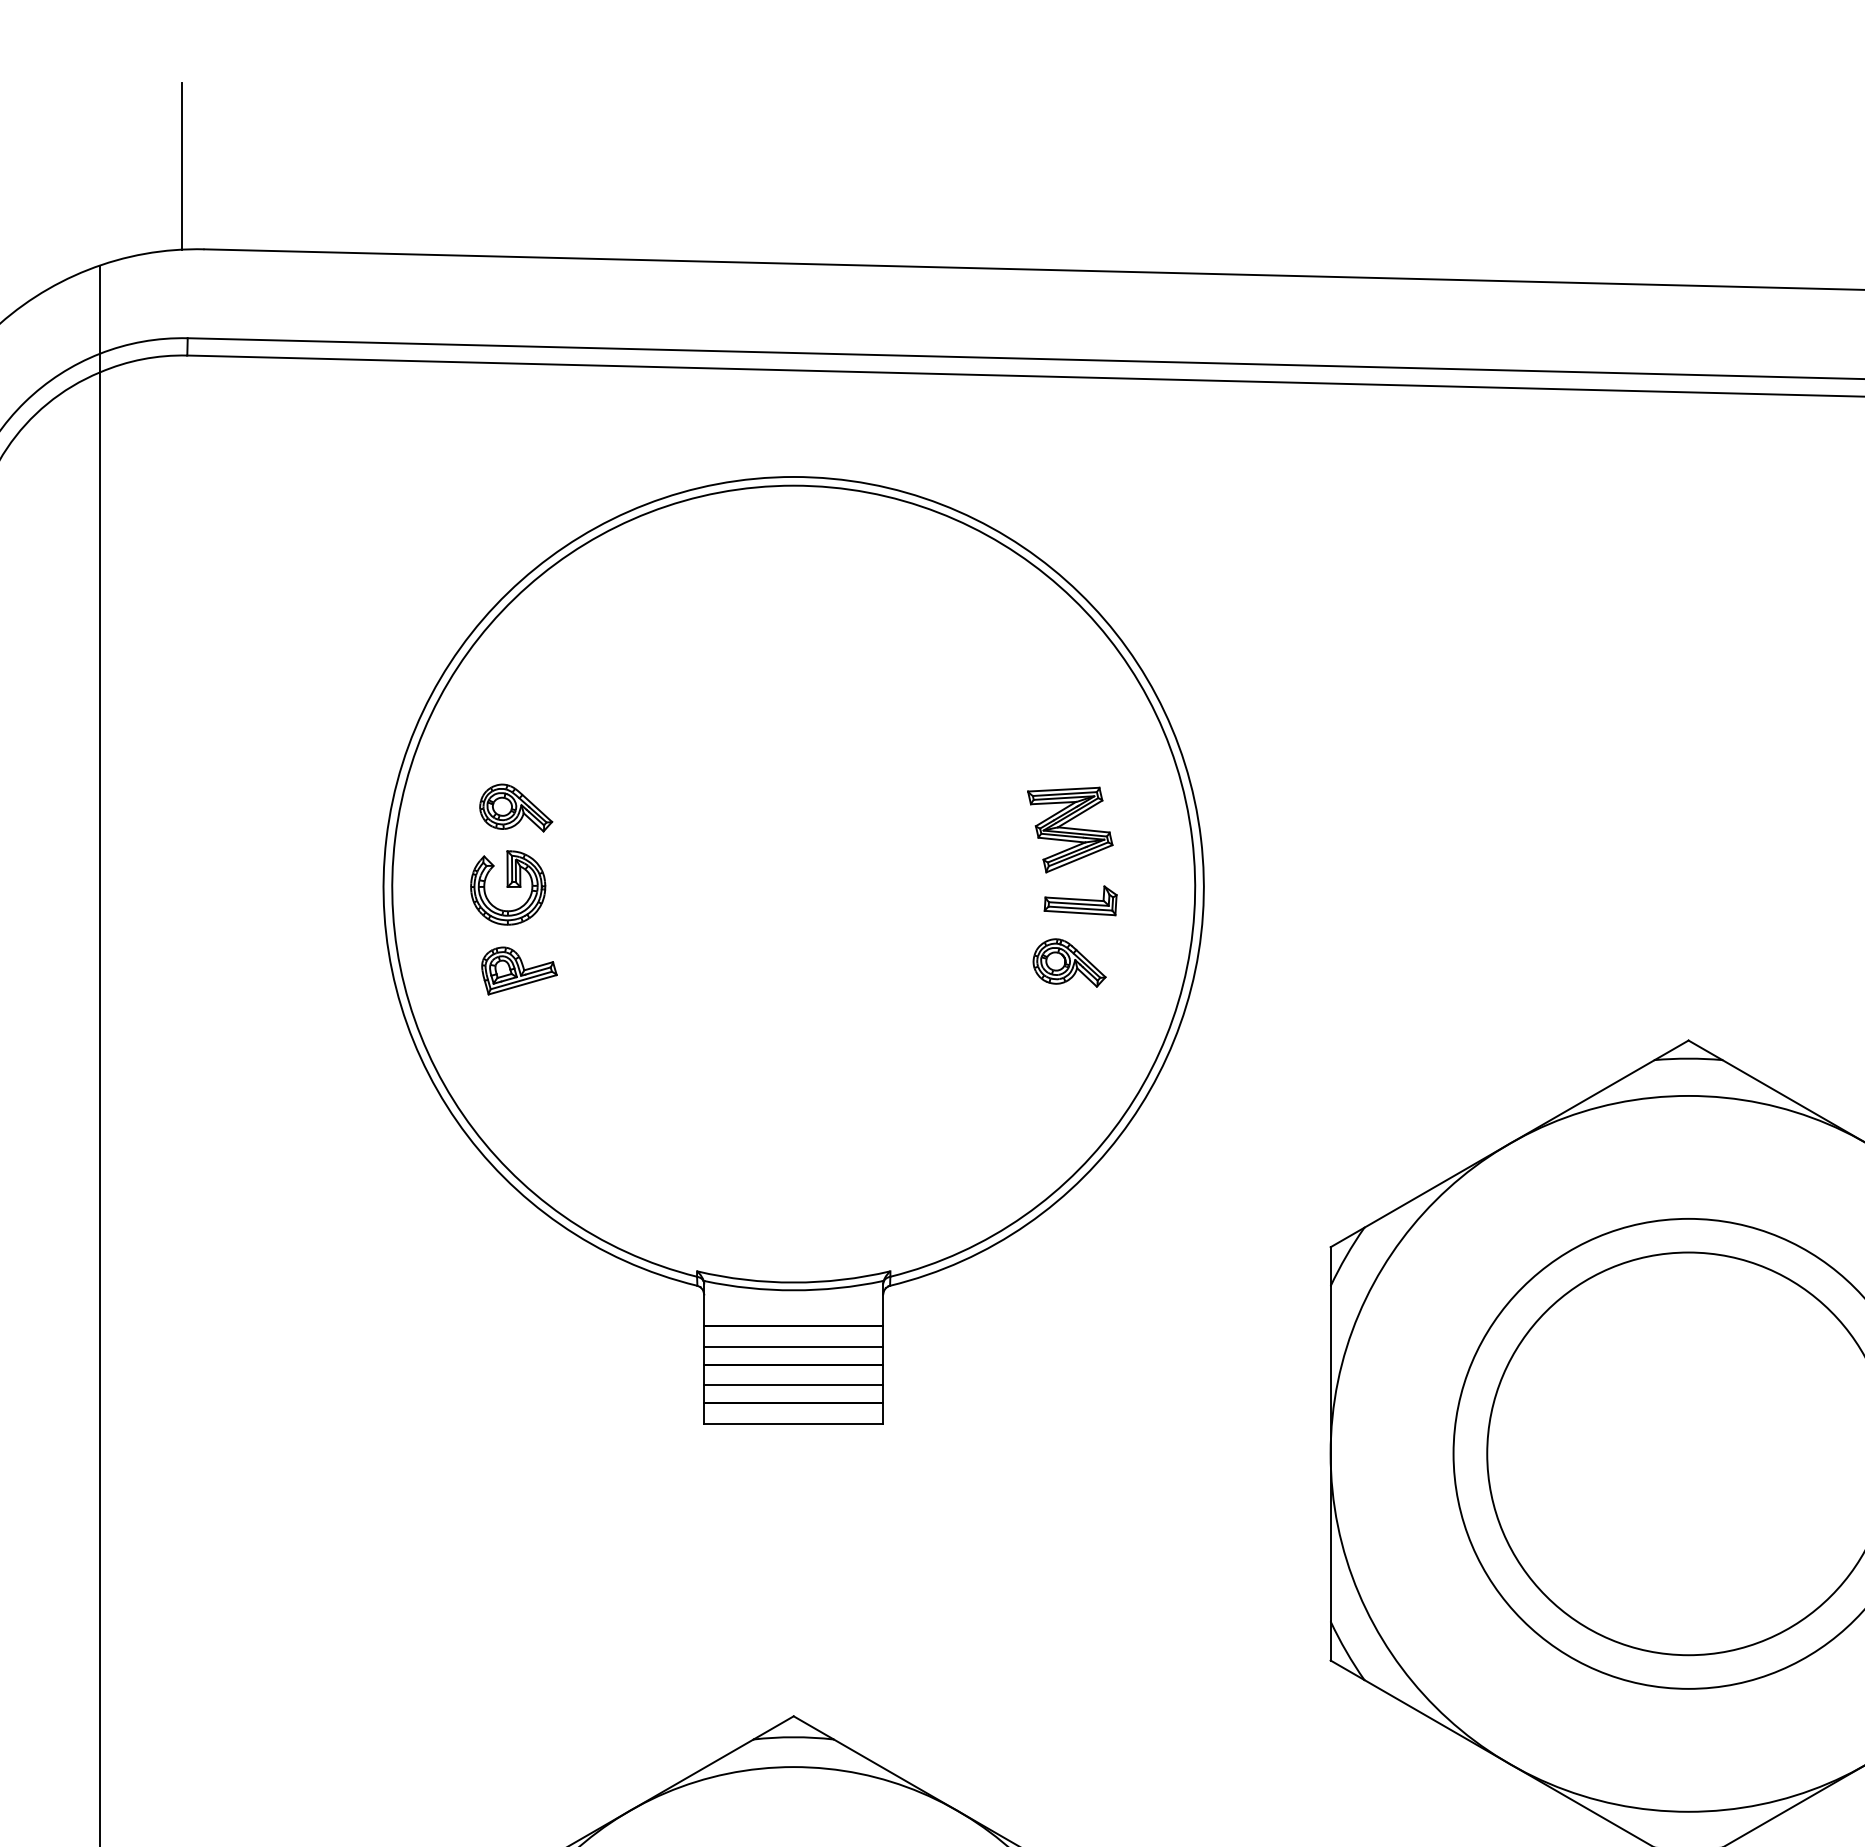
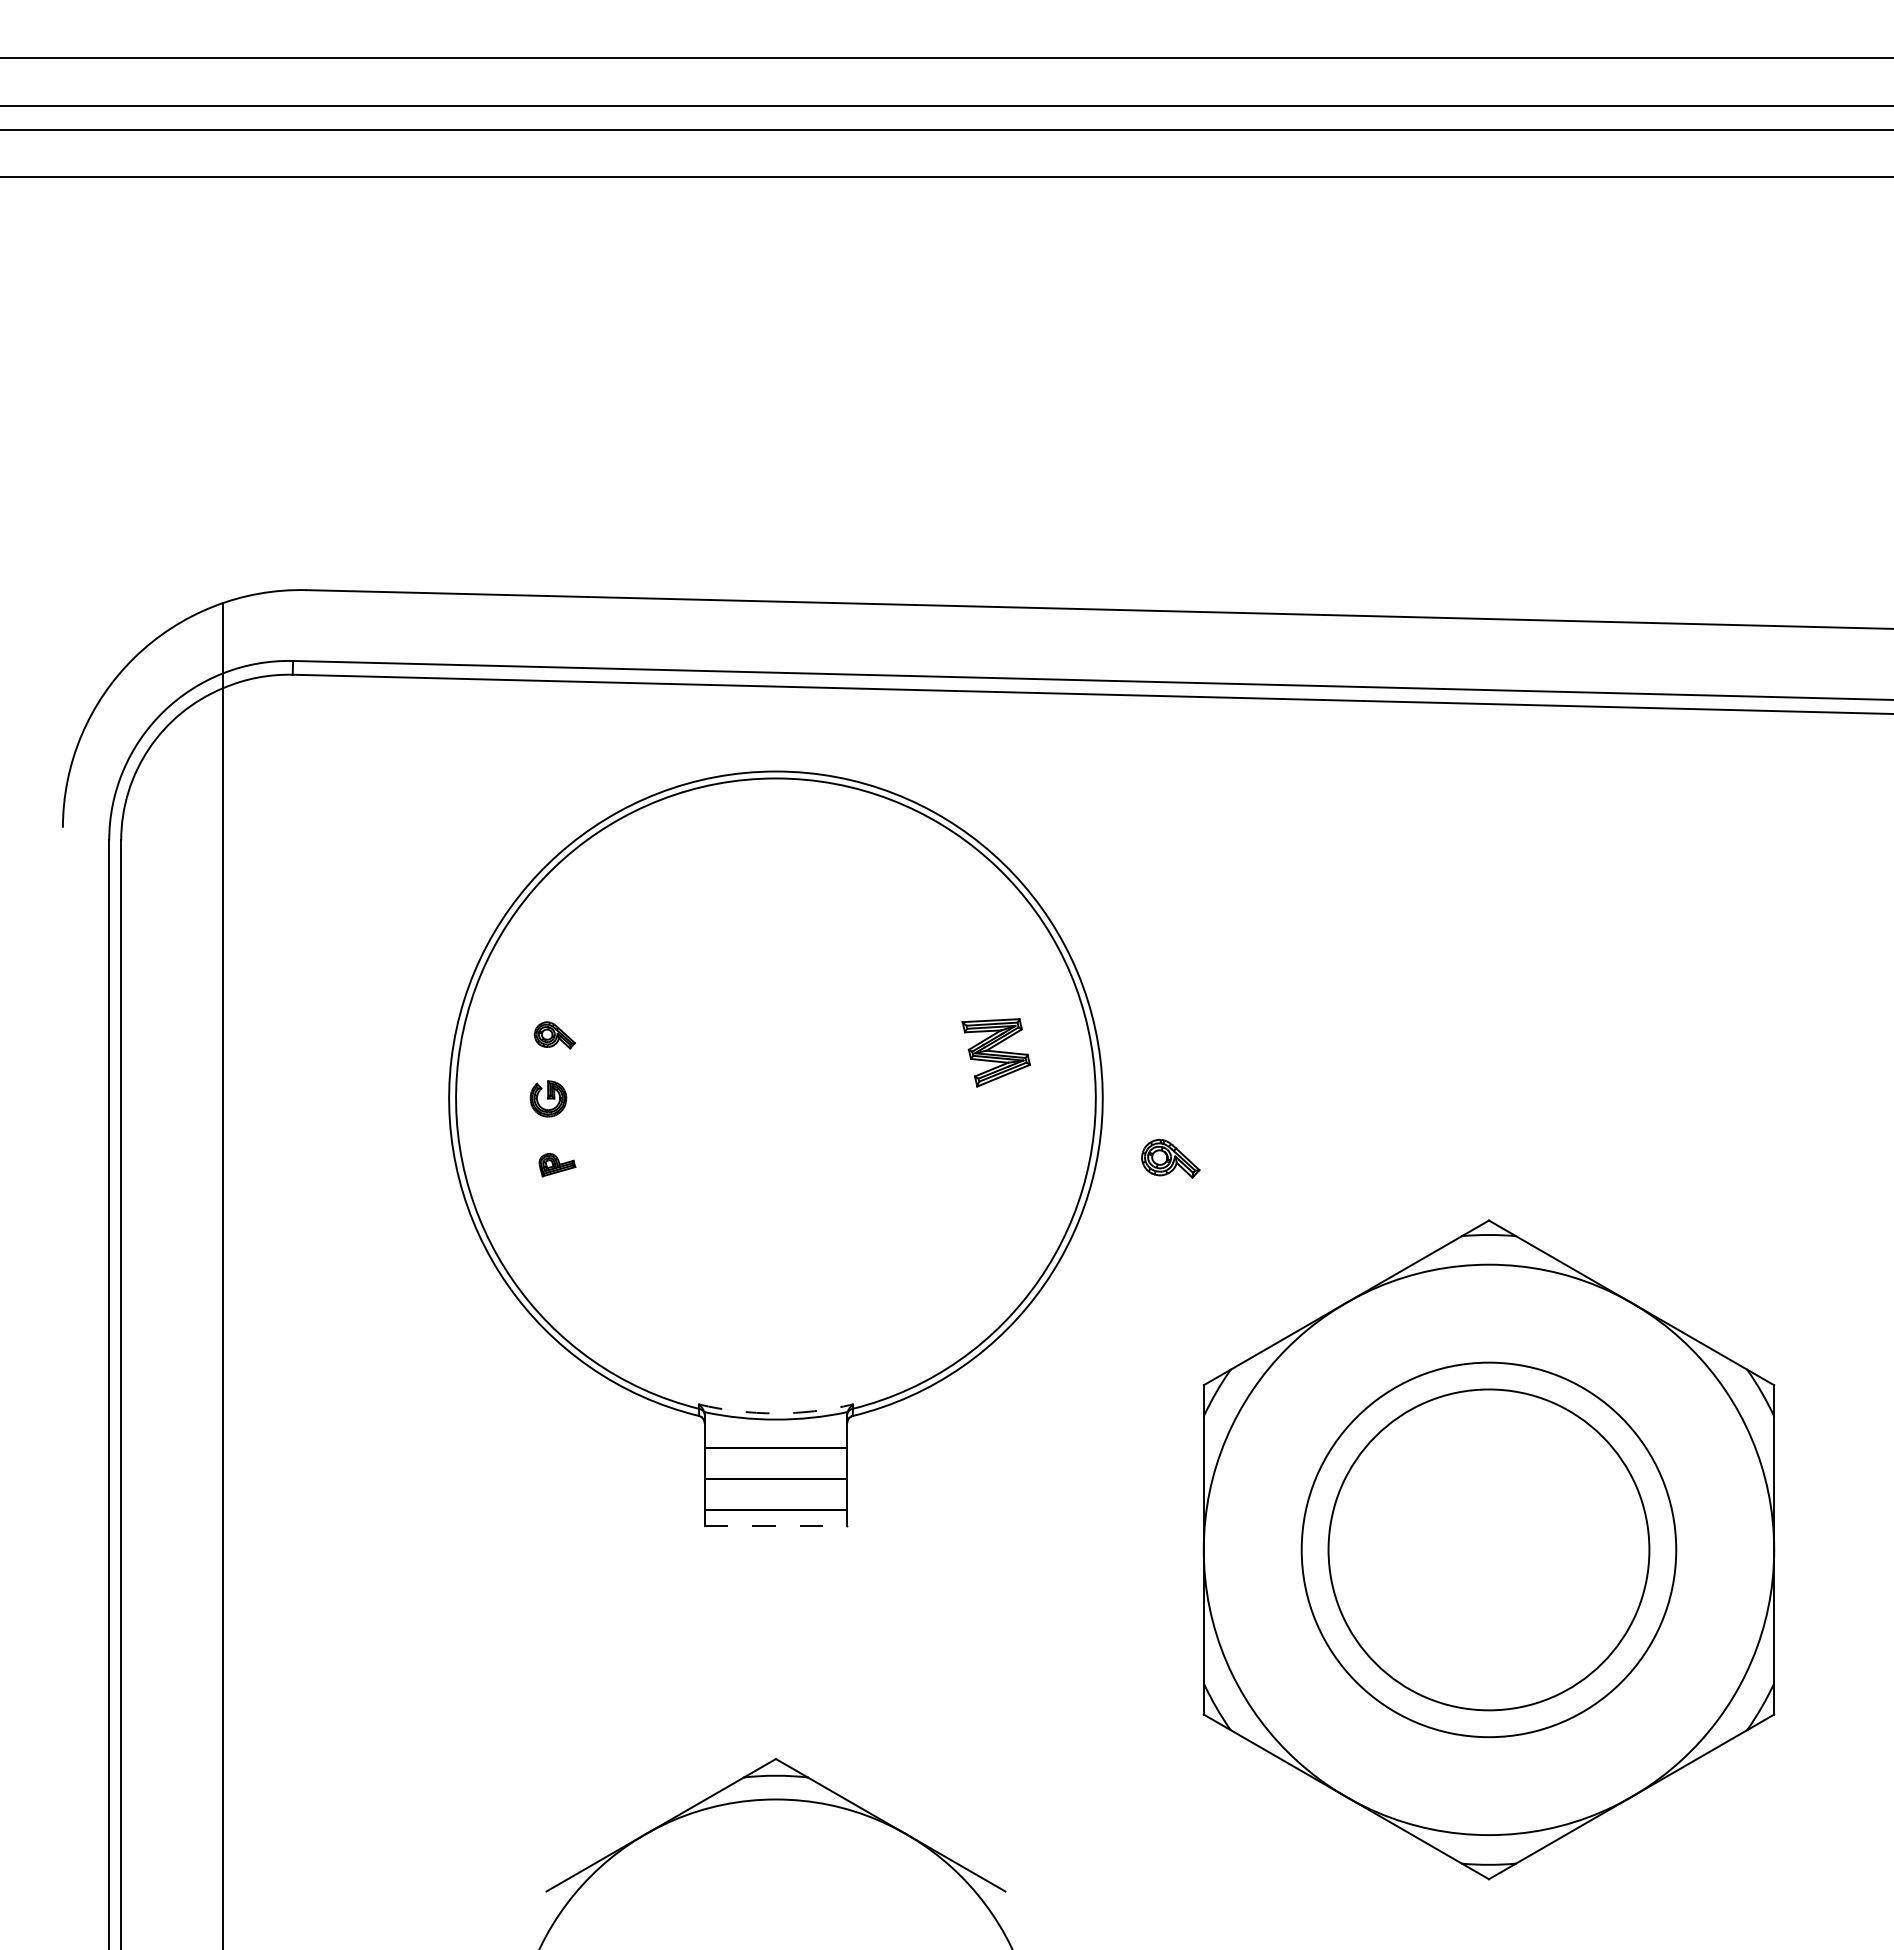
line: (181, 165) -> (288, 523), removed
part: (515, 808) -> (554, 1035), size x0.7
part: (508, 887) -> (548, 1098), size x0.6
part: (1080, 899) -> (1004, 1108), removed
part: (1069, 962) -> (1170, 1158), moved
part: (519, 970) -> (557, 1164), size x0.6
arc: (793, 1282) -> (775, 1413), solid -> dashed
line: (793, 1346) -> (775, 1464), removed
line: (793, 1385) -> (775, 1495), removed
line: (794, 1424) -> (776, 1526), solid -> dashed

